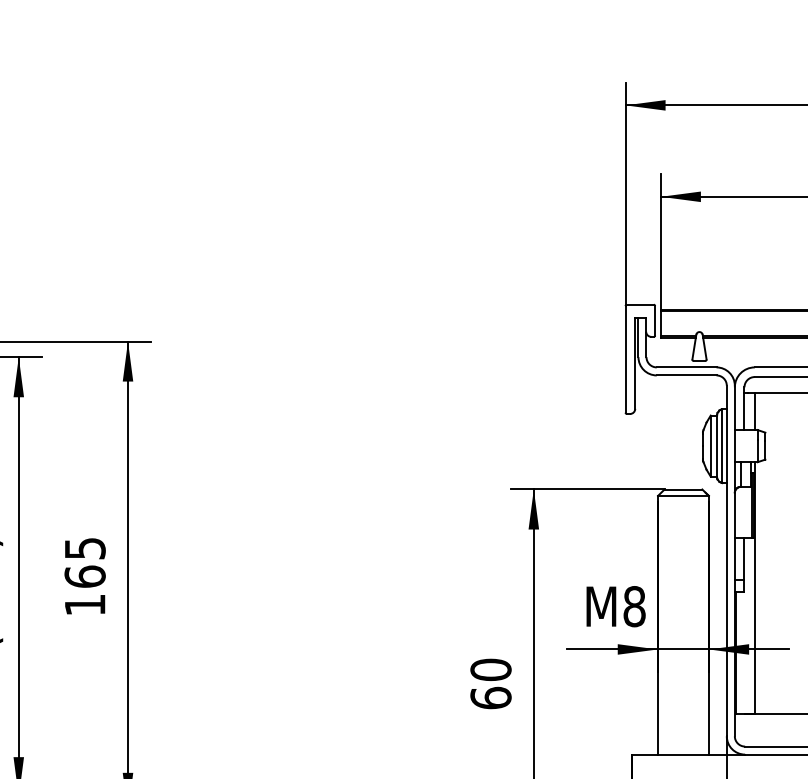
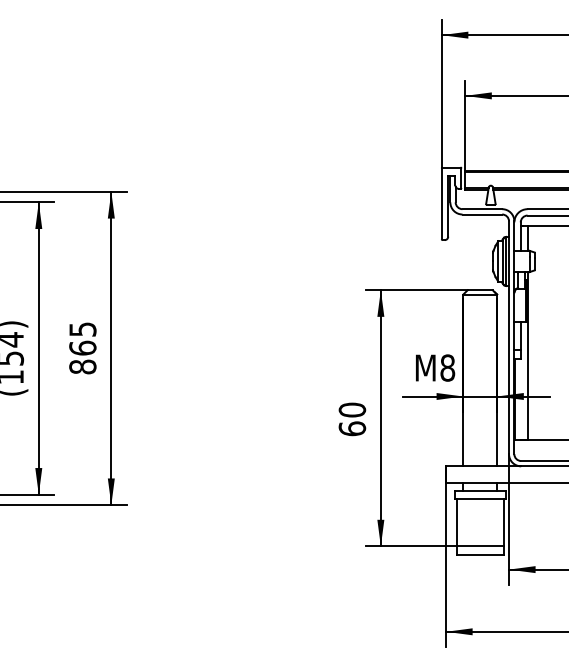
text: (84, 604) -> (82, 366), 165 -> 865

